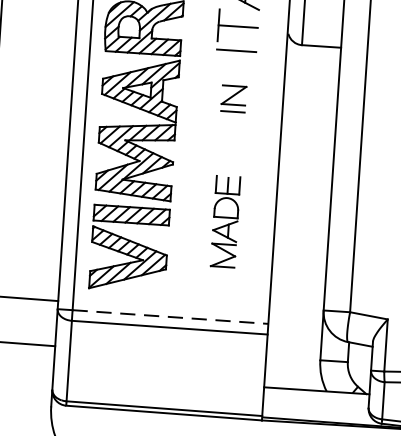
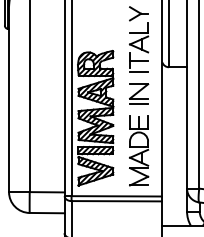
part: (234, 97) -> (139, 93), size x1.67
part: (226, 221) -> (139, 150), size x1.67
line: (171, 317) -> (117, 196), dashed -> solid

